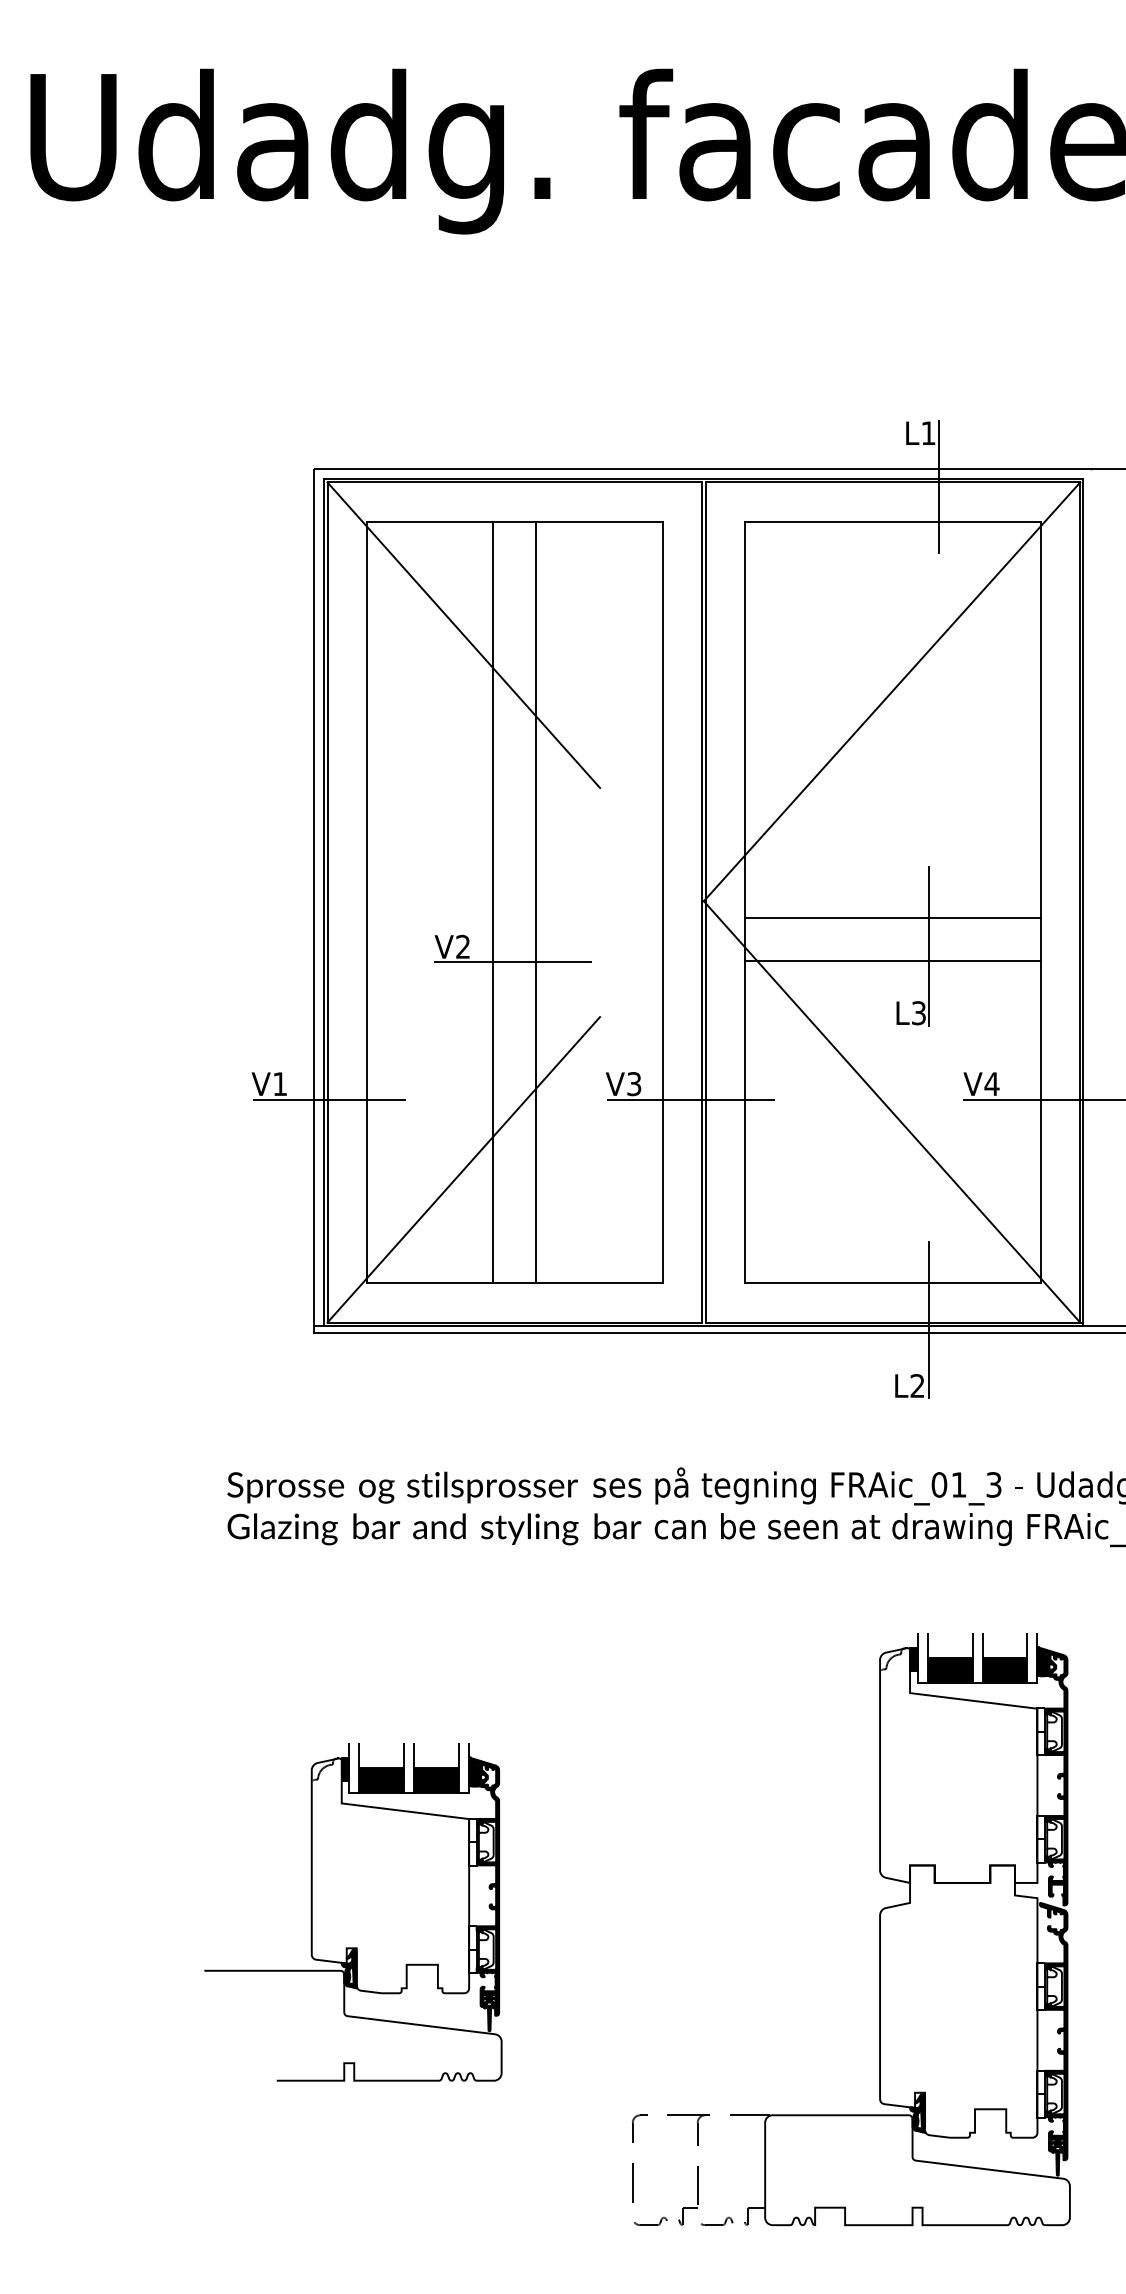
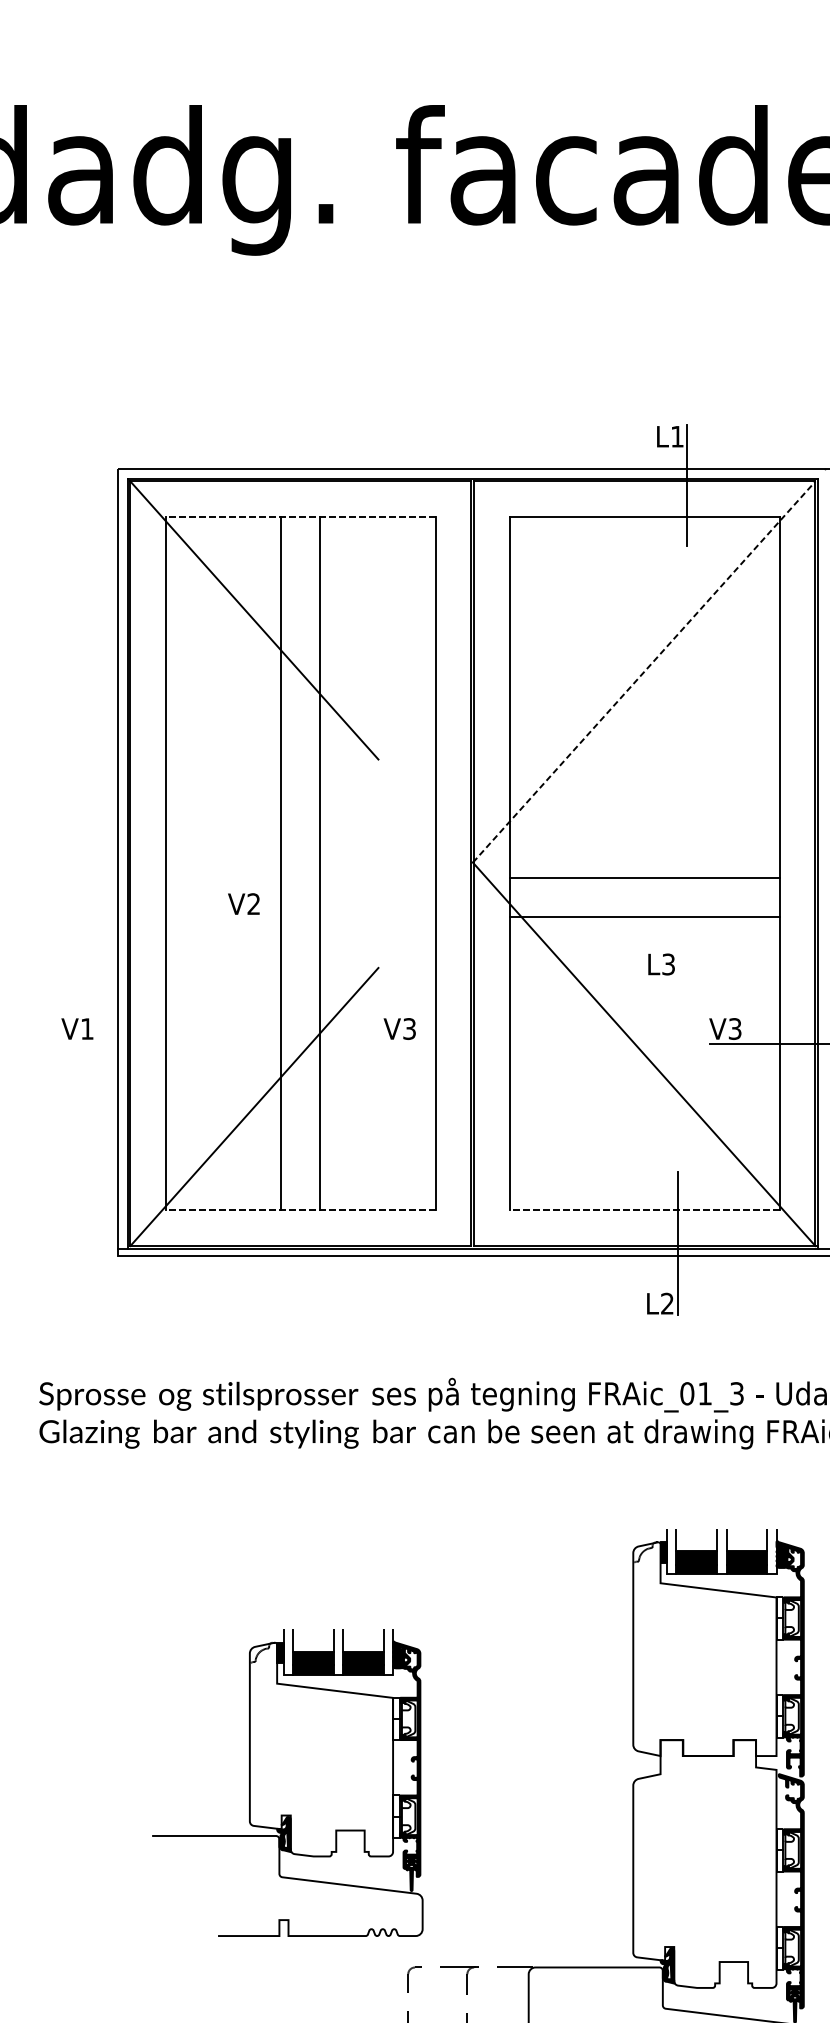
line: (514, 521) -> (300, 516), solid -> dashed
line: (892, 691) -> (644, 671), solid -> dashed
line: (929, 946) -> (678, 903), removed
line: (513, 961) -> (299, 917), removed
text: (991, 1084) -> (734, 1029), V4 -> V3
line: (328, 1100) -> (131, 1043), removed
line: (690, 1100) -> (460, 1043), removed
line: (514, 1283) -> (300, 1210), solid -> dashed
line: (892, 1283) -> (644, 1210), solid -> dashed
part: (353, 1912) -> (287, 1782), moved

